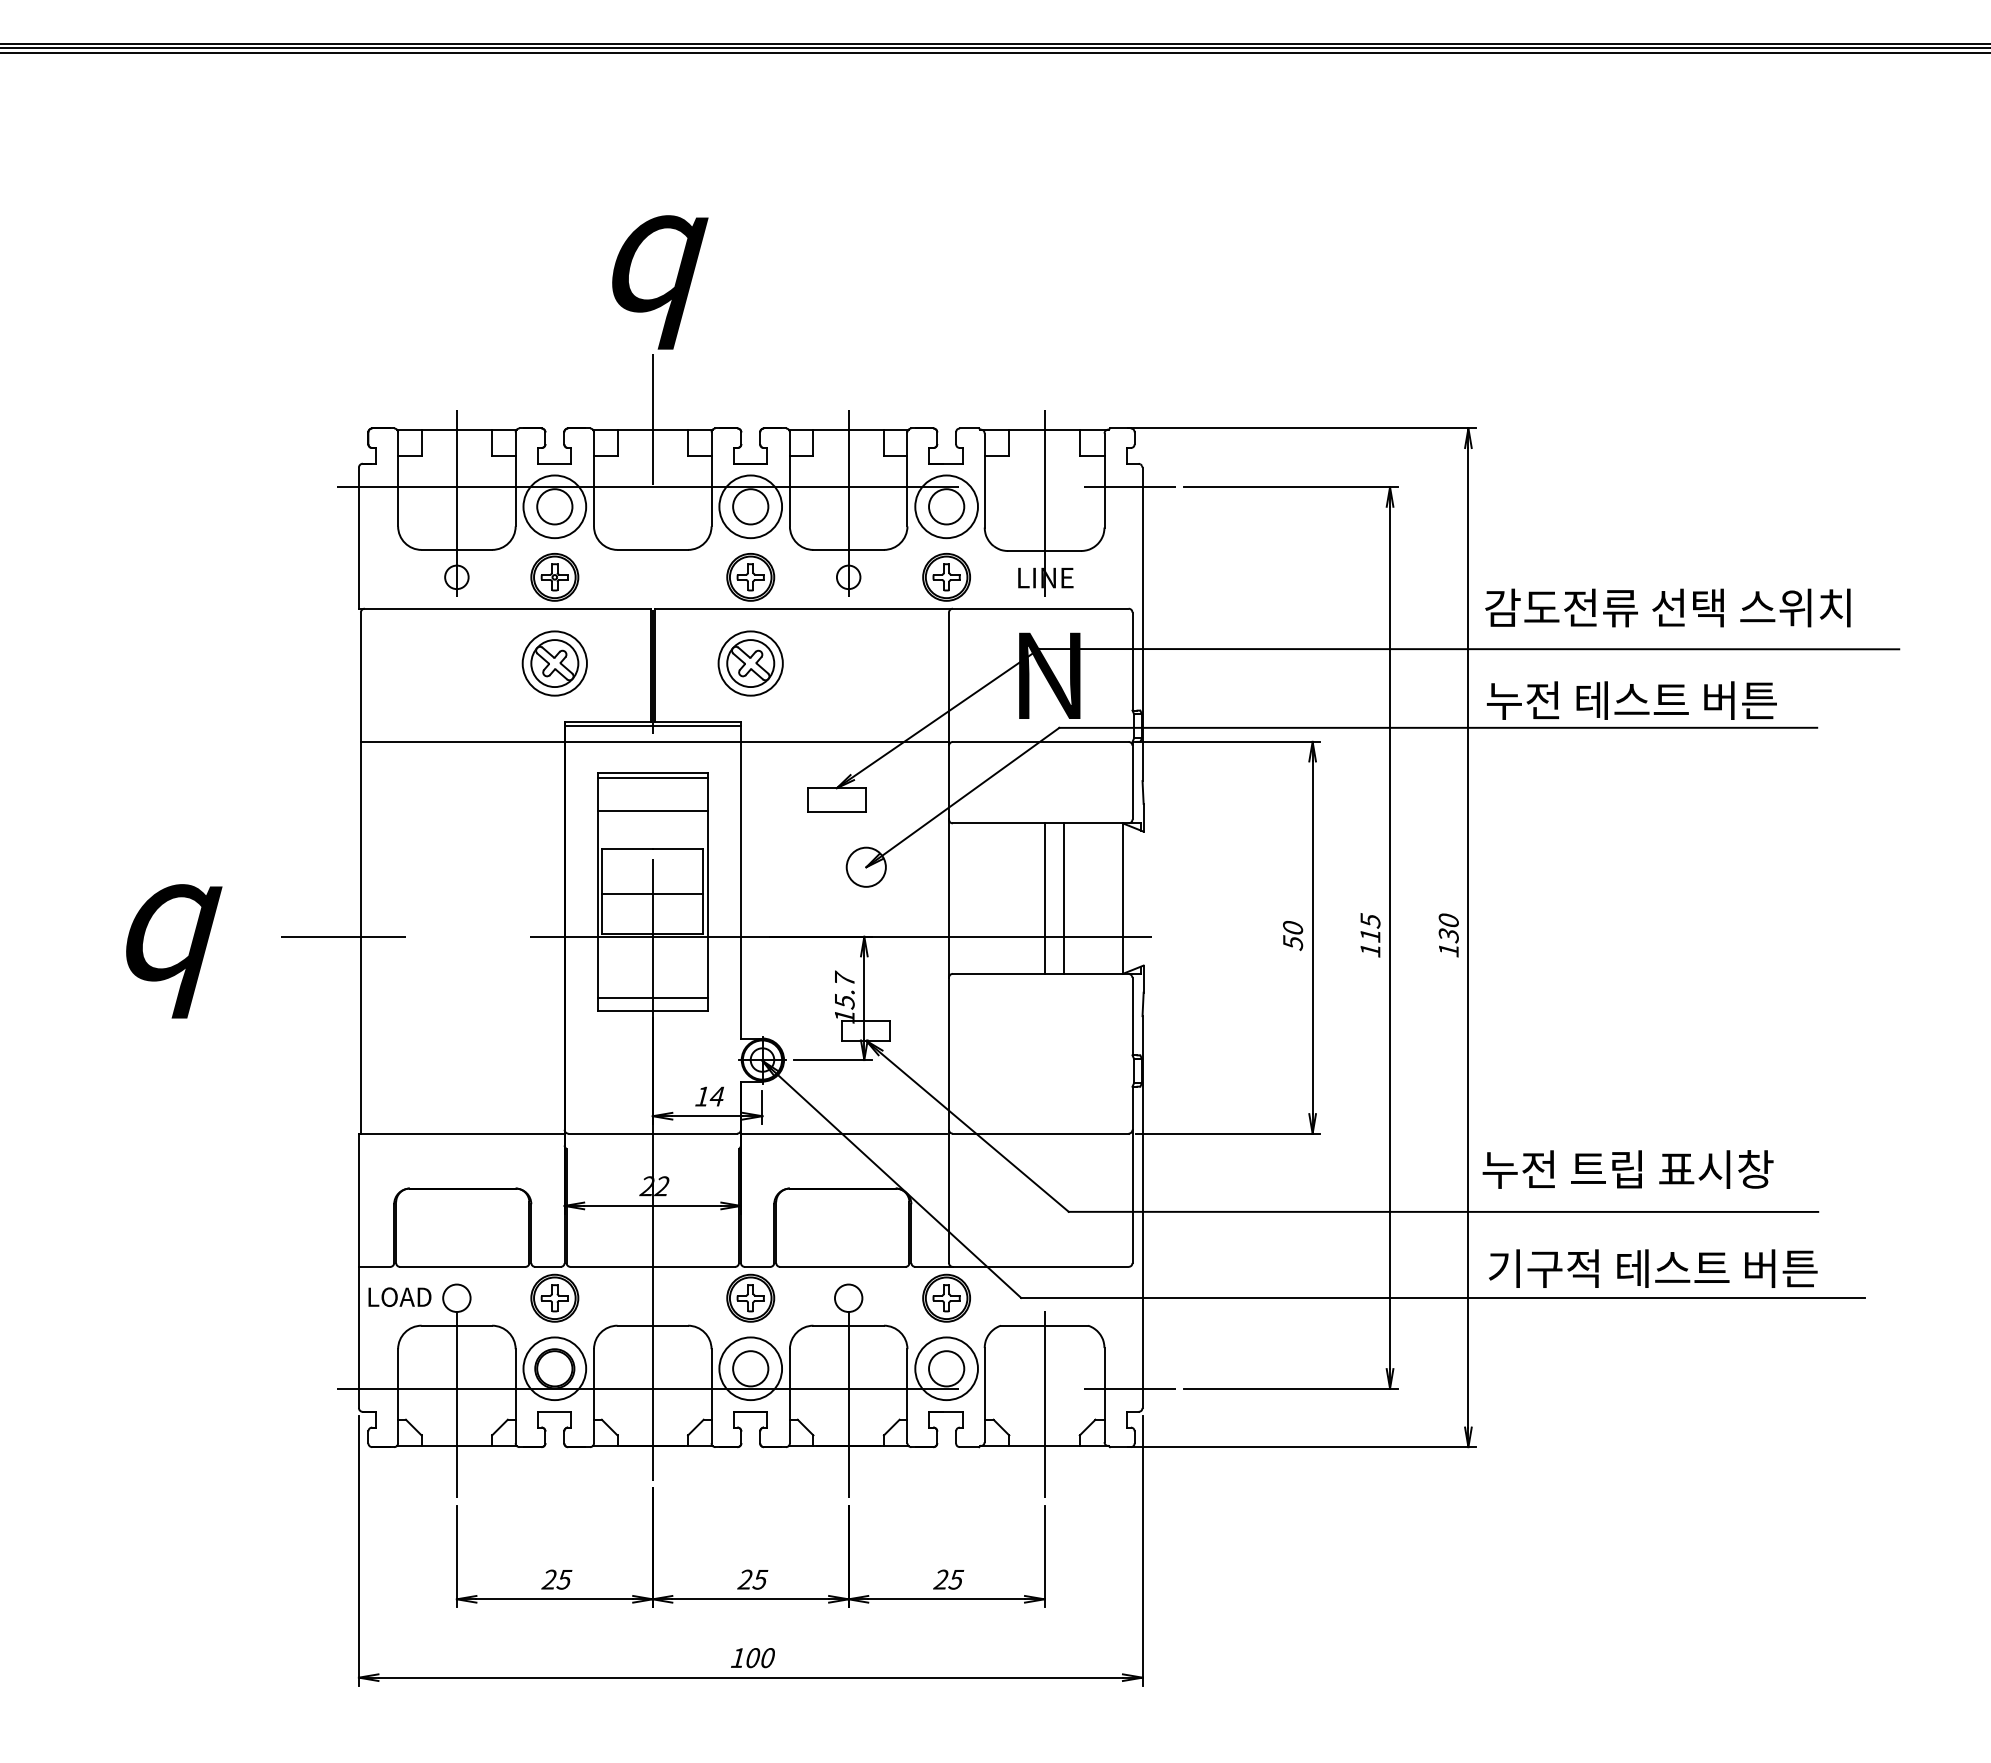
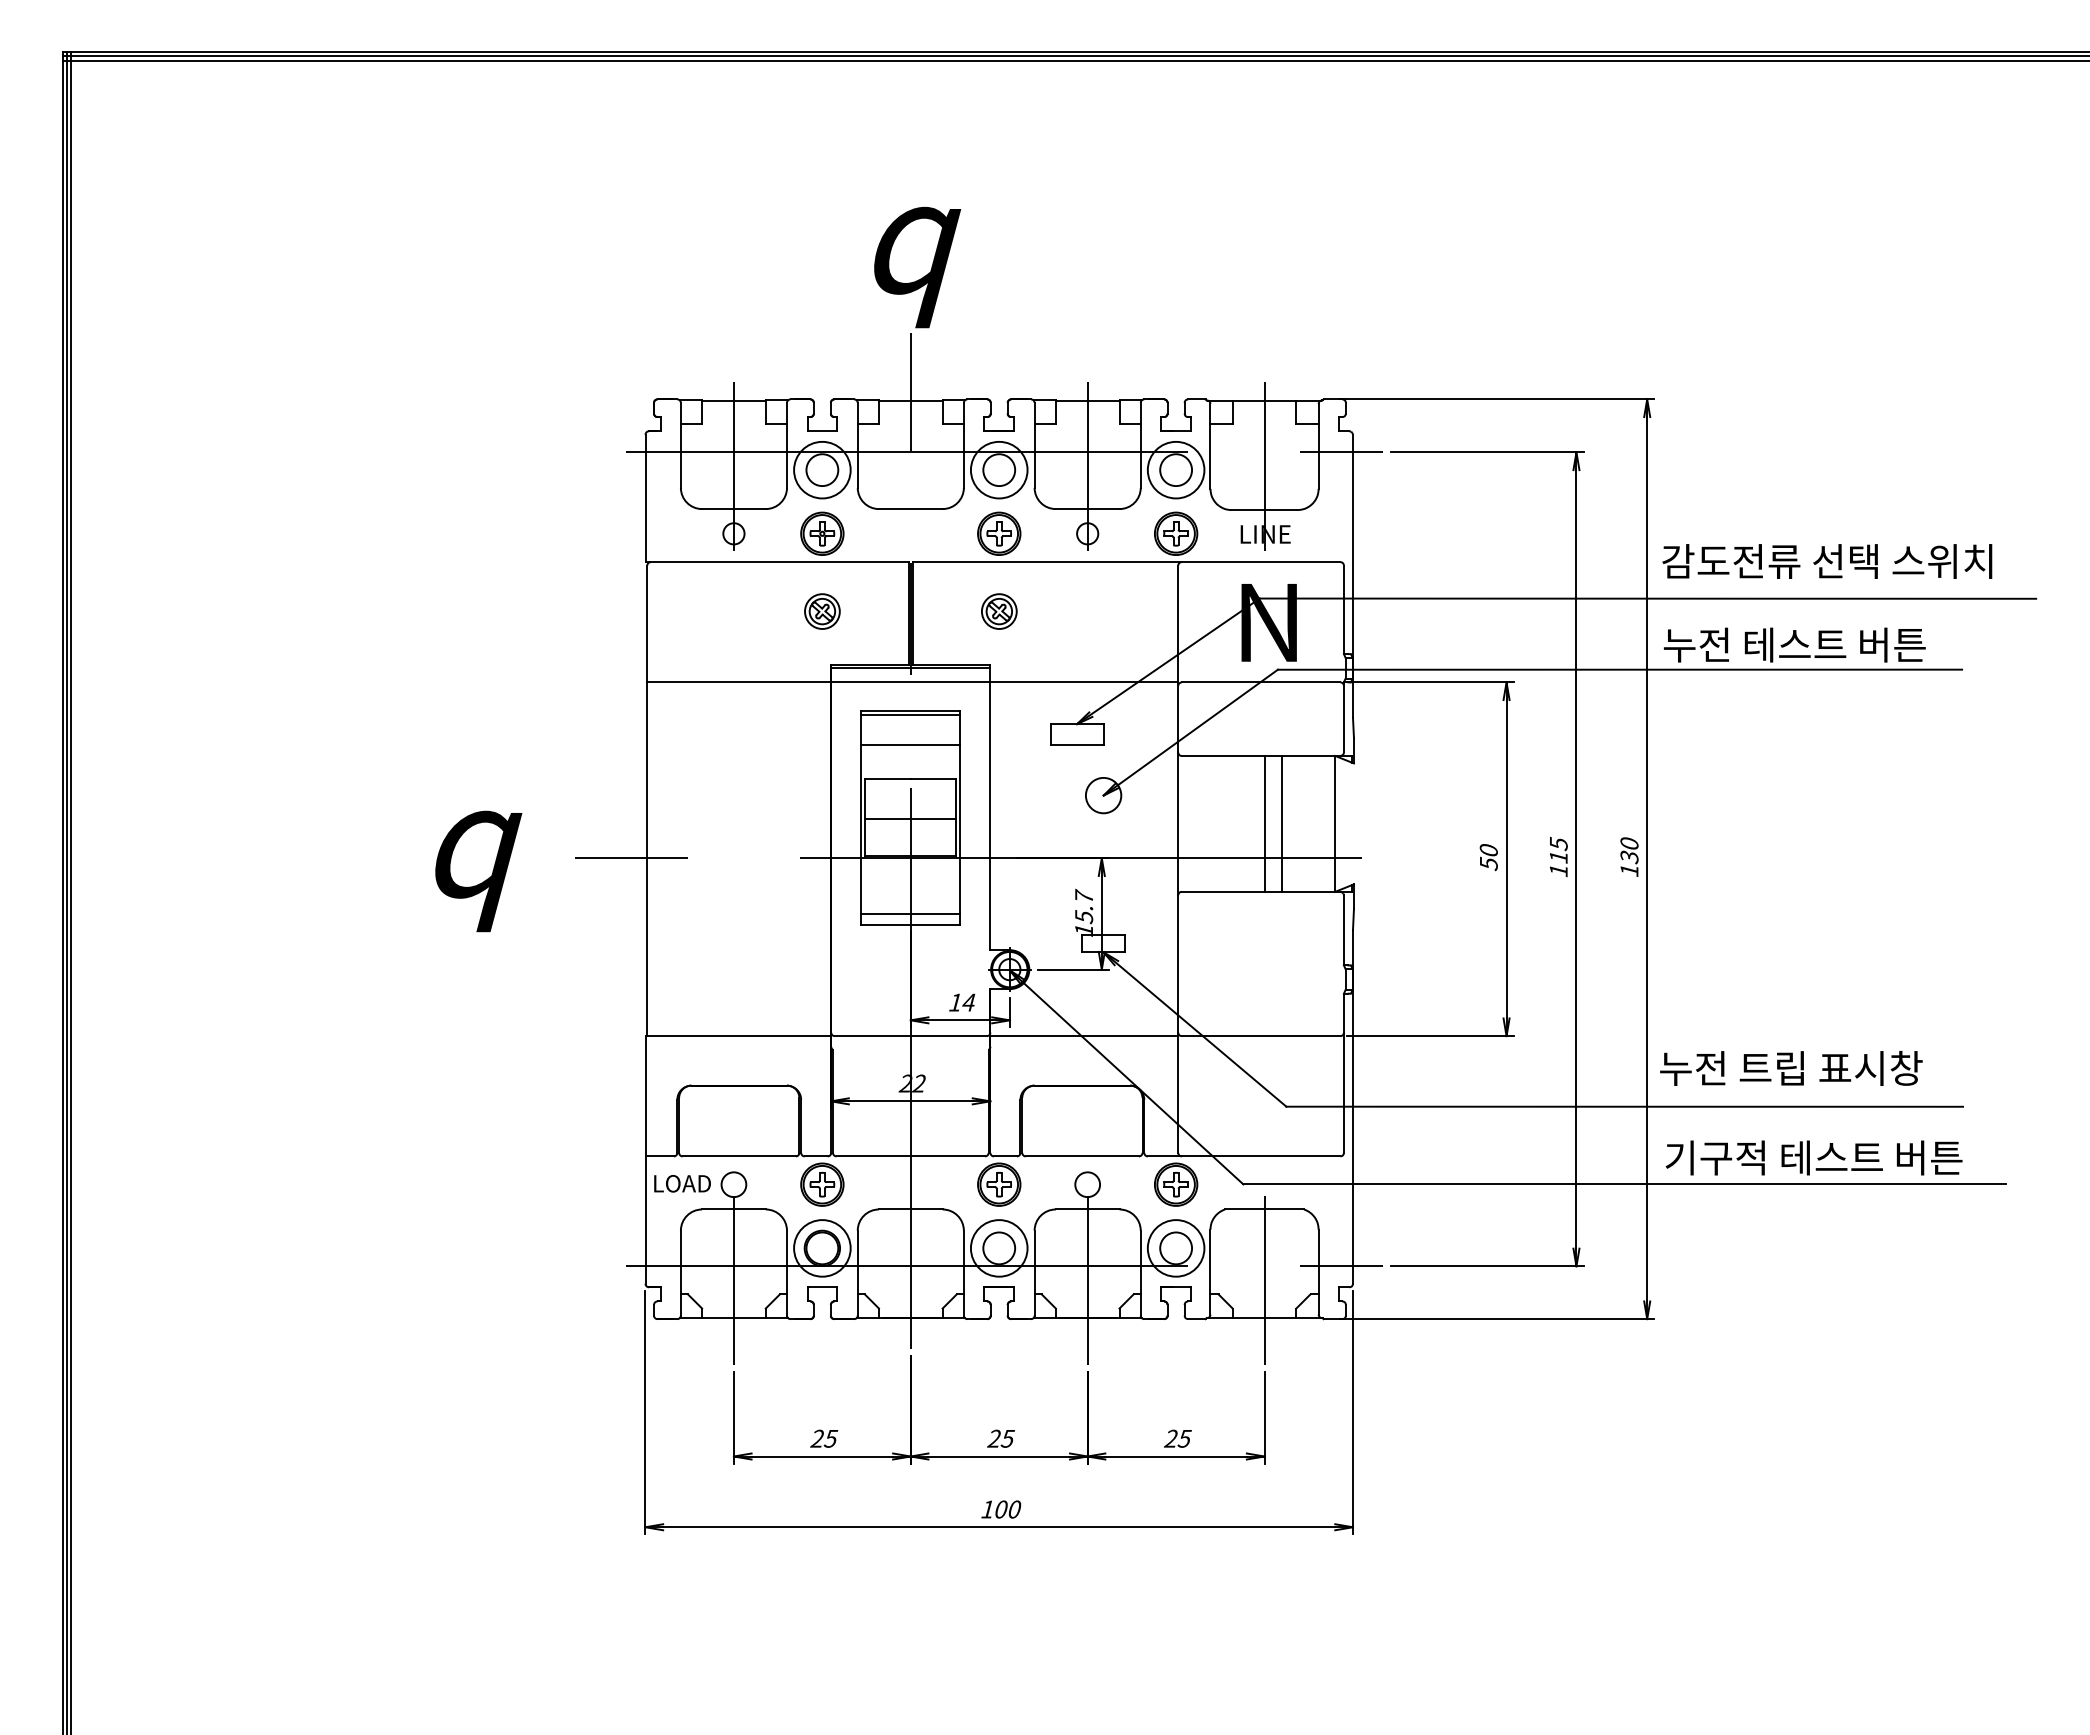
part: (554, 663) -> (822, 611), size x0.6
part: (751, 663) -> (999, 611), size x0.6

